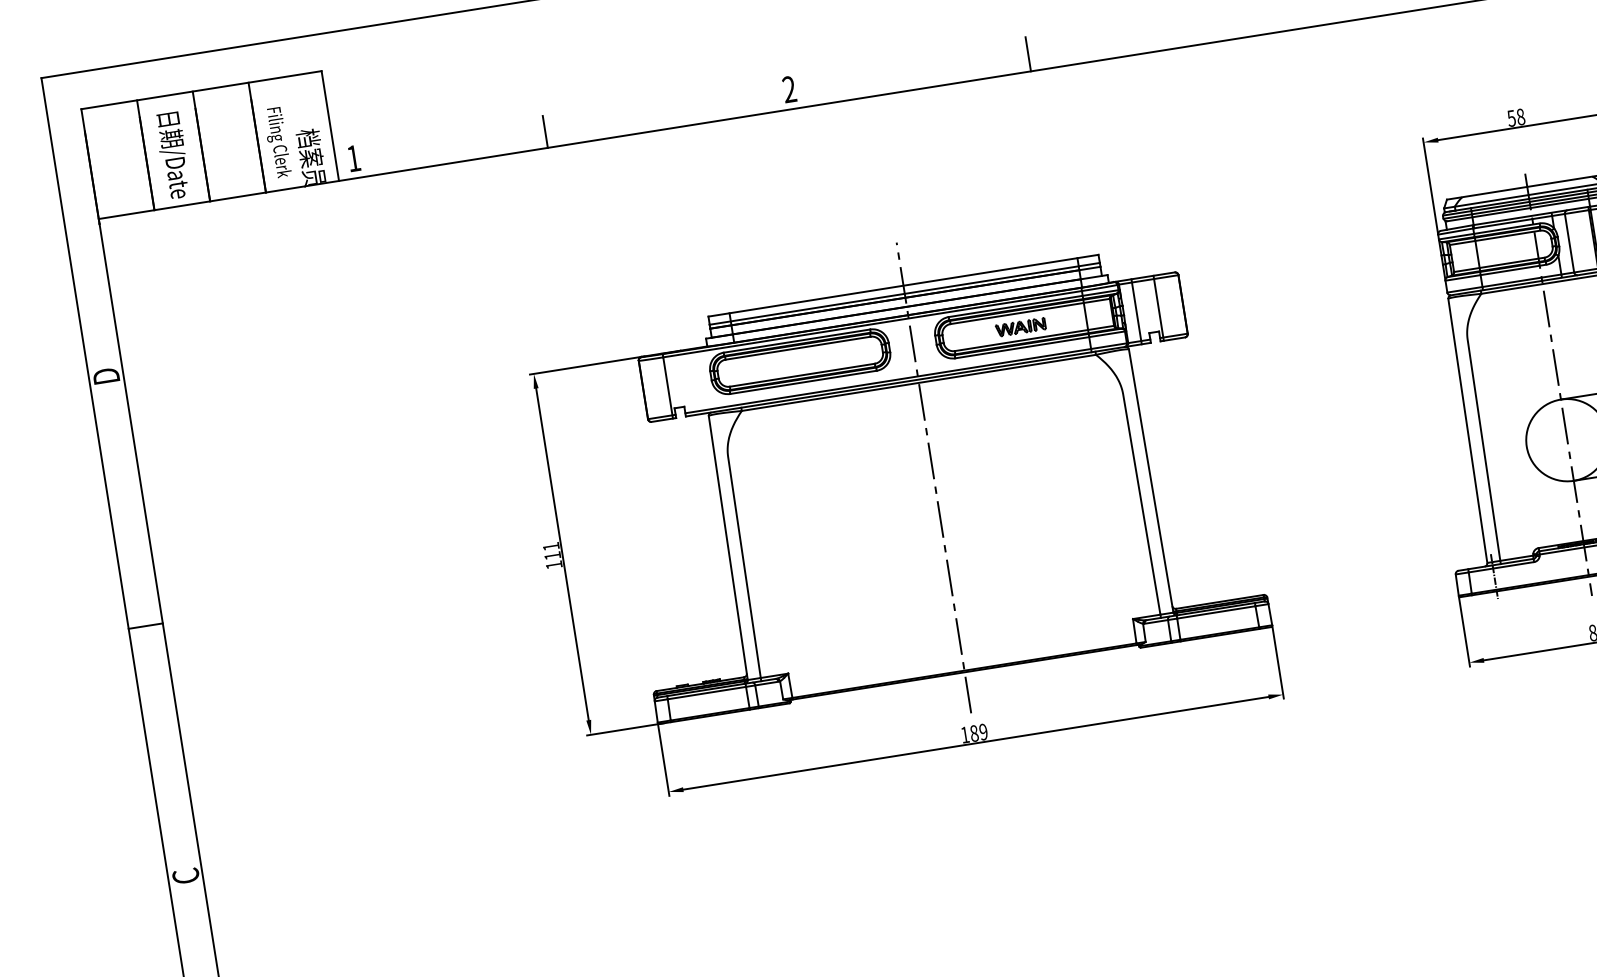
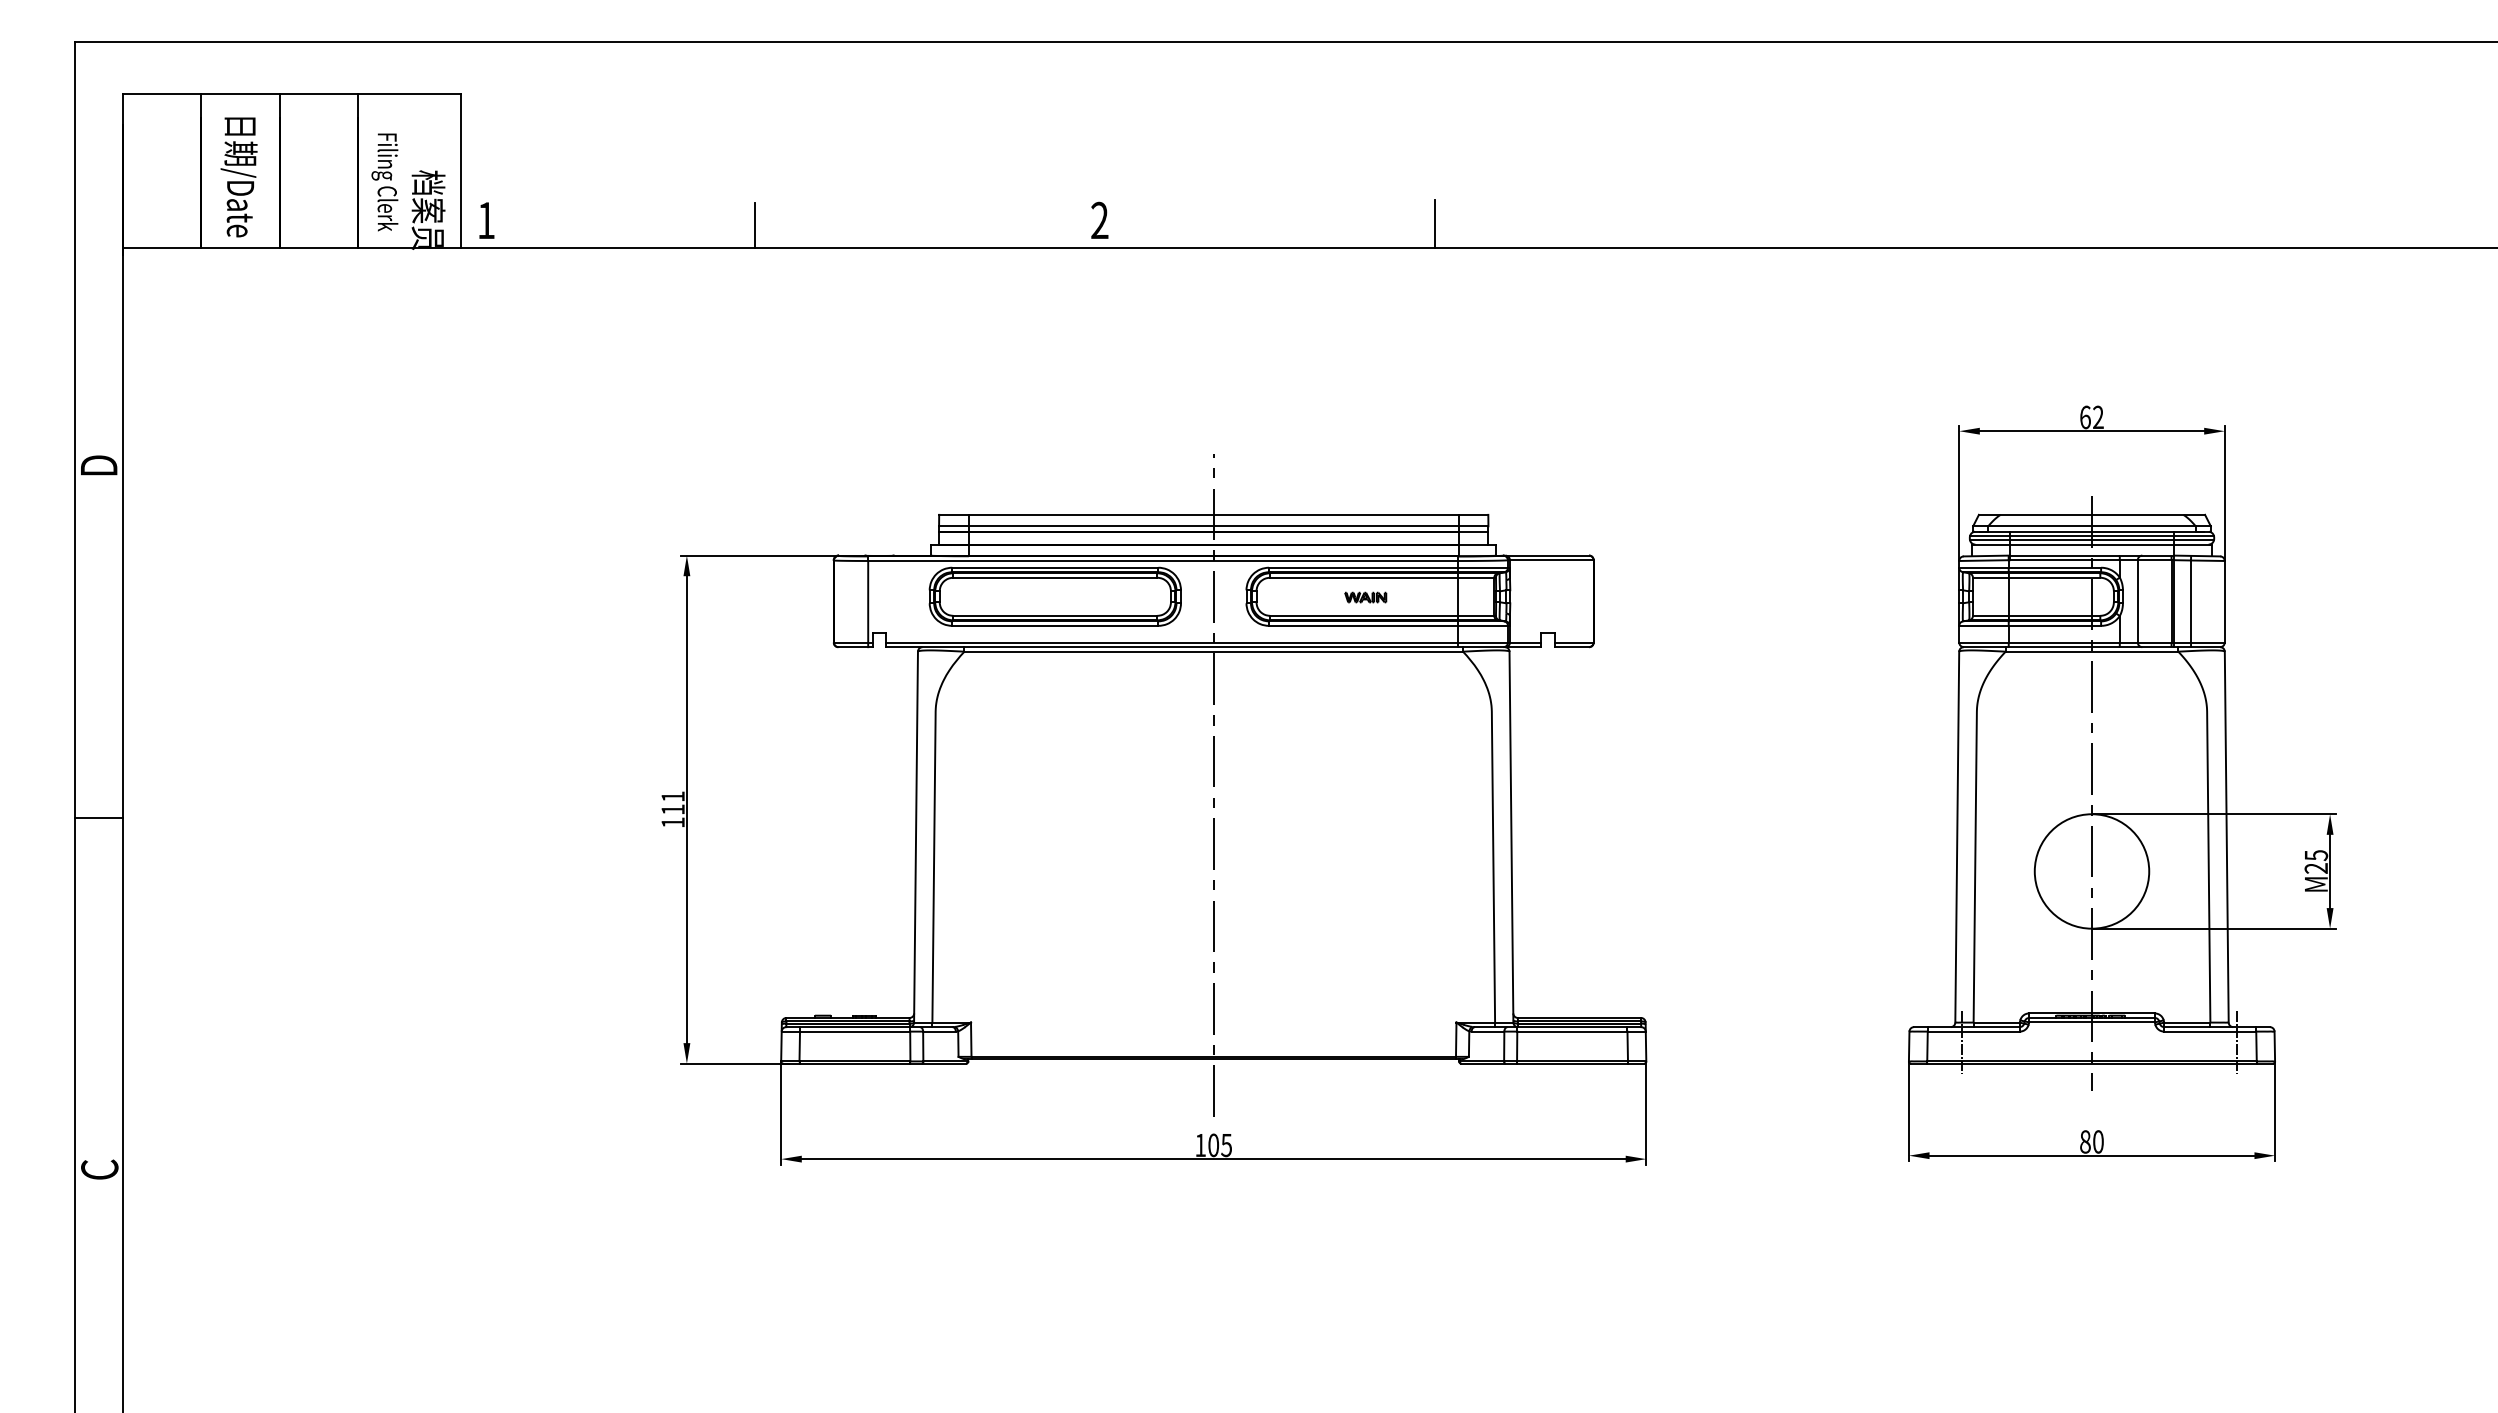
text: (1515, 117) -> (2091, 417), 58 -> 62
line: (1158, 308) -> (1559, 601), removed
line: (1136, 311) -> (1528, 601), removed
part: (1020, 327) -> (1365, 597), size x0.6
text: (978, 732) -> (1219, 1145), 189 -> 105

